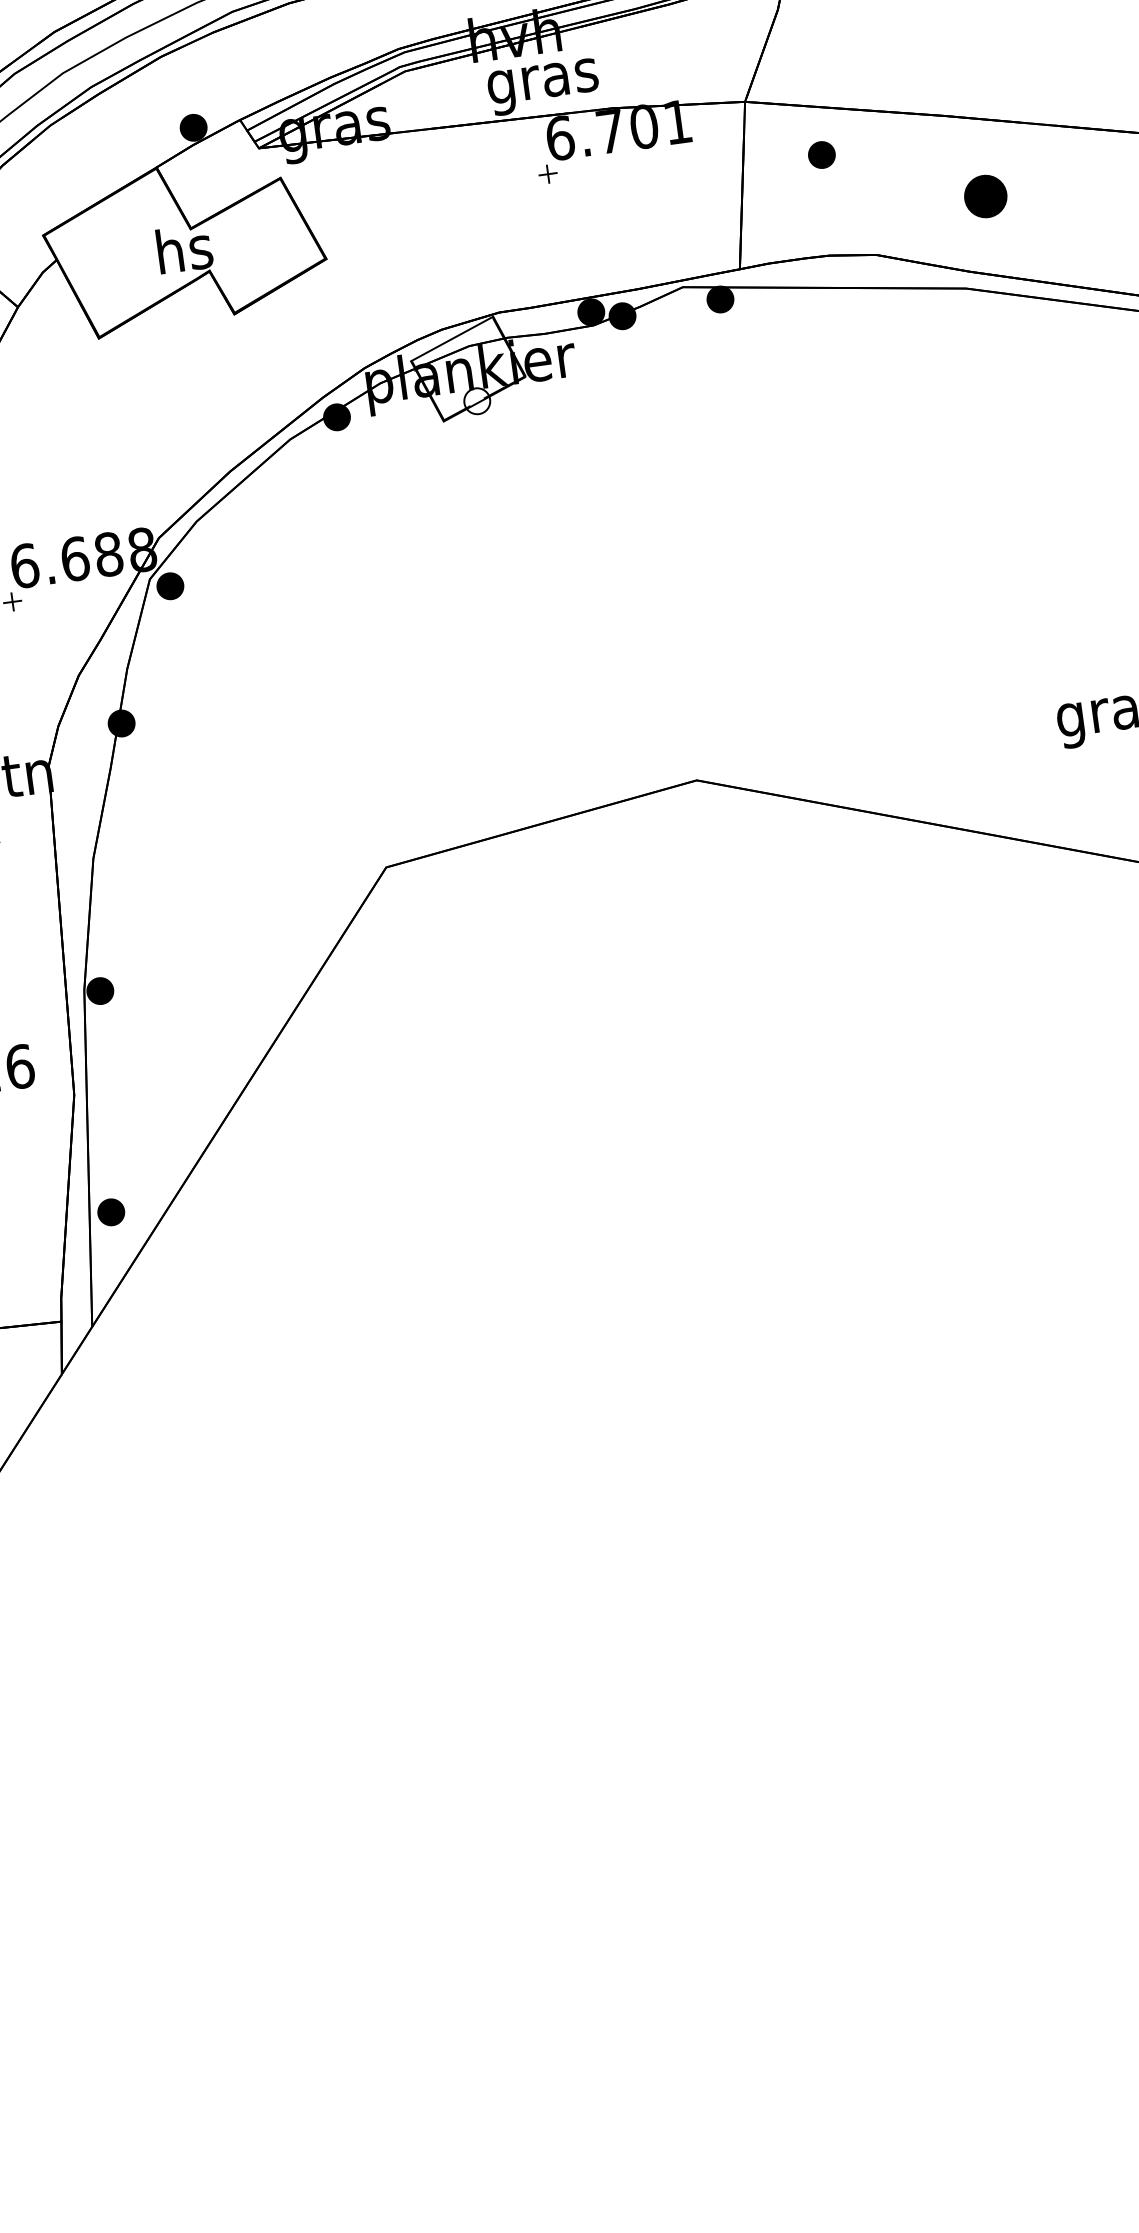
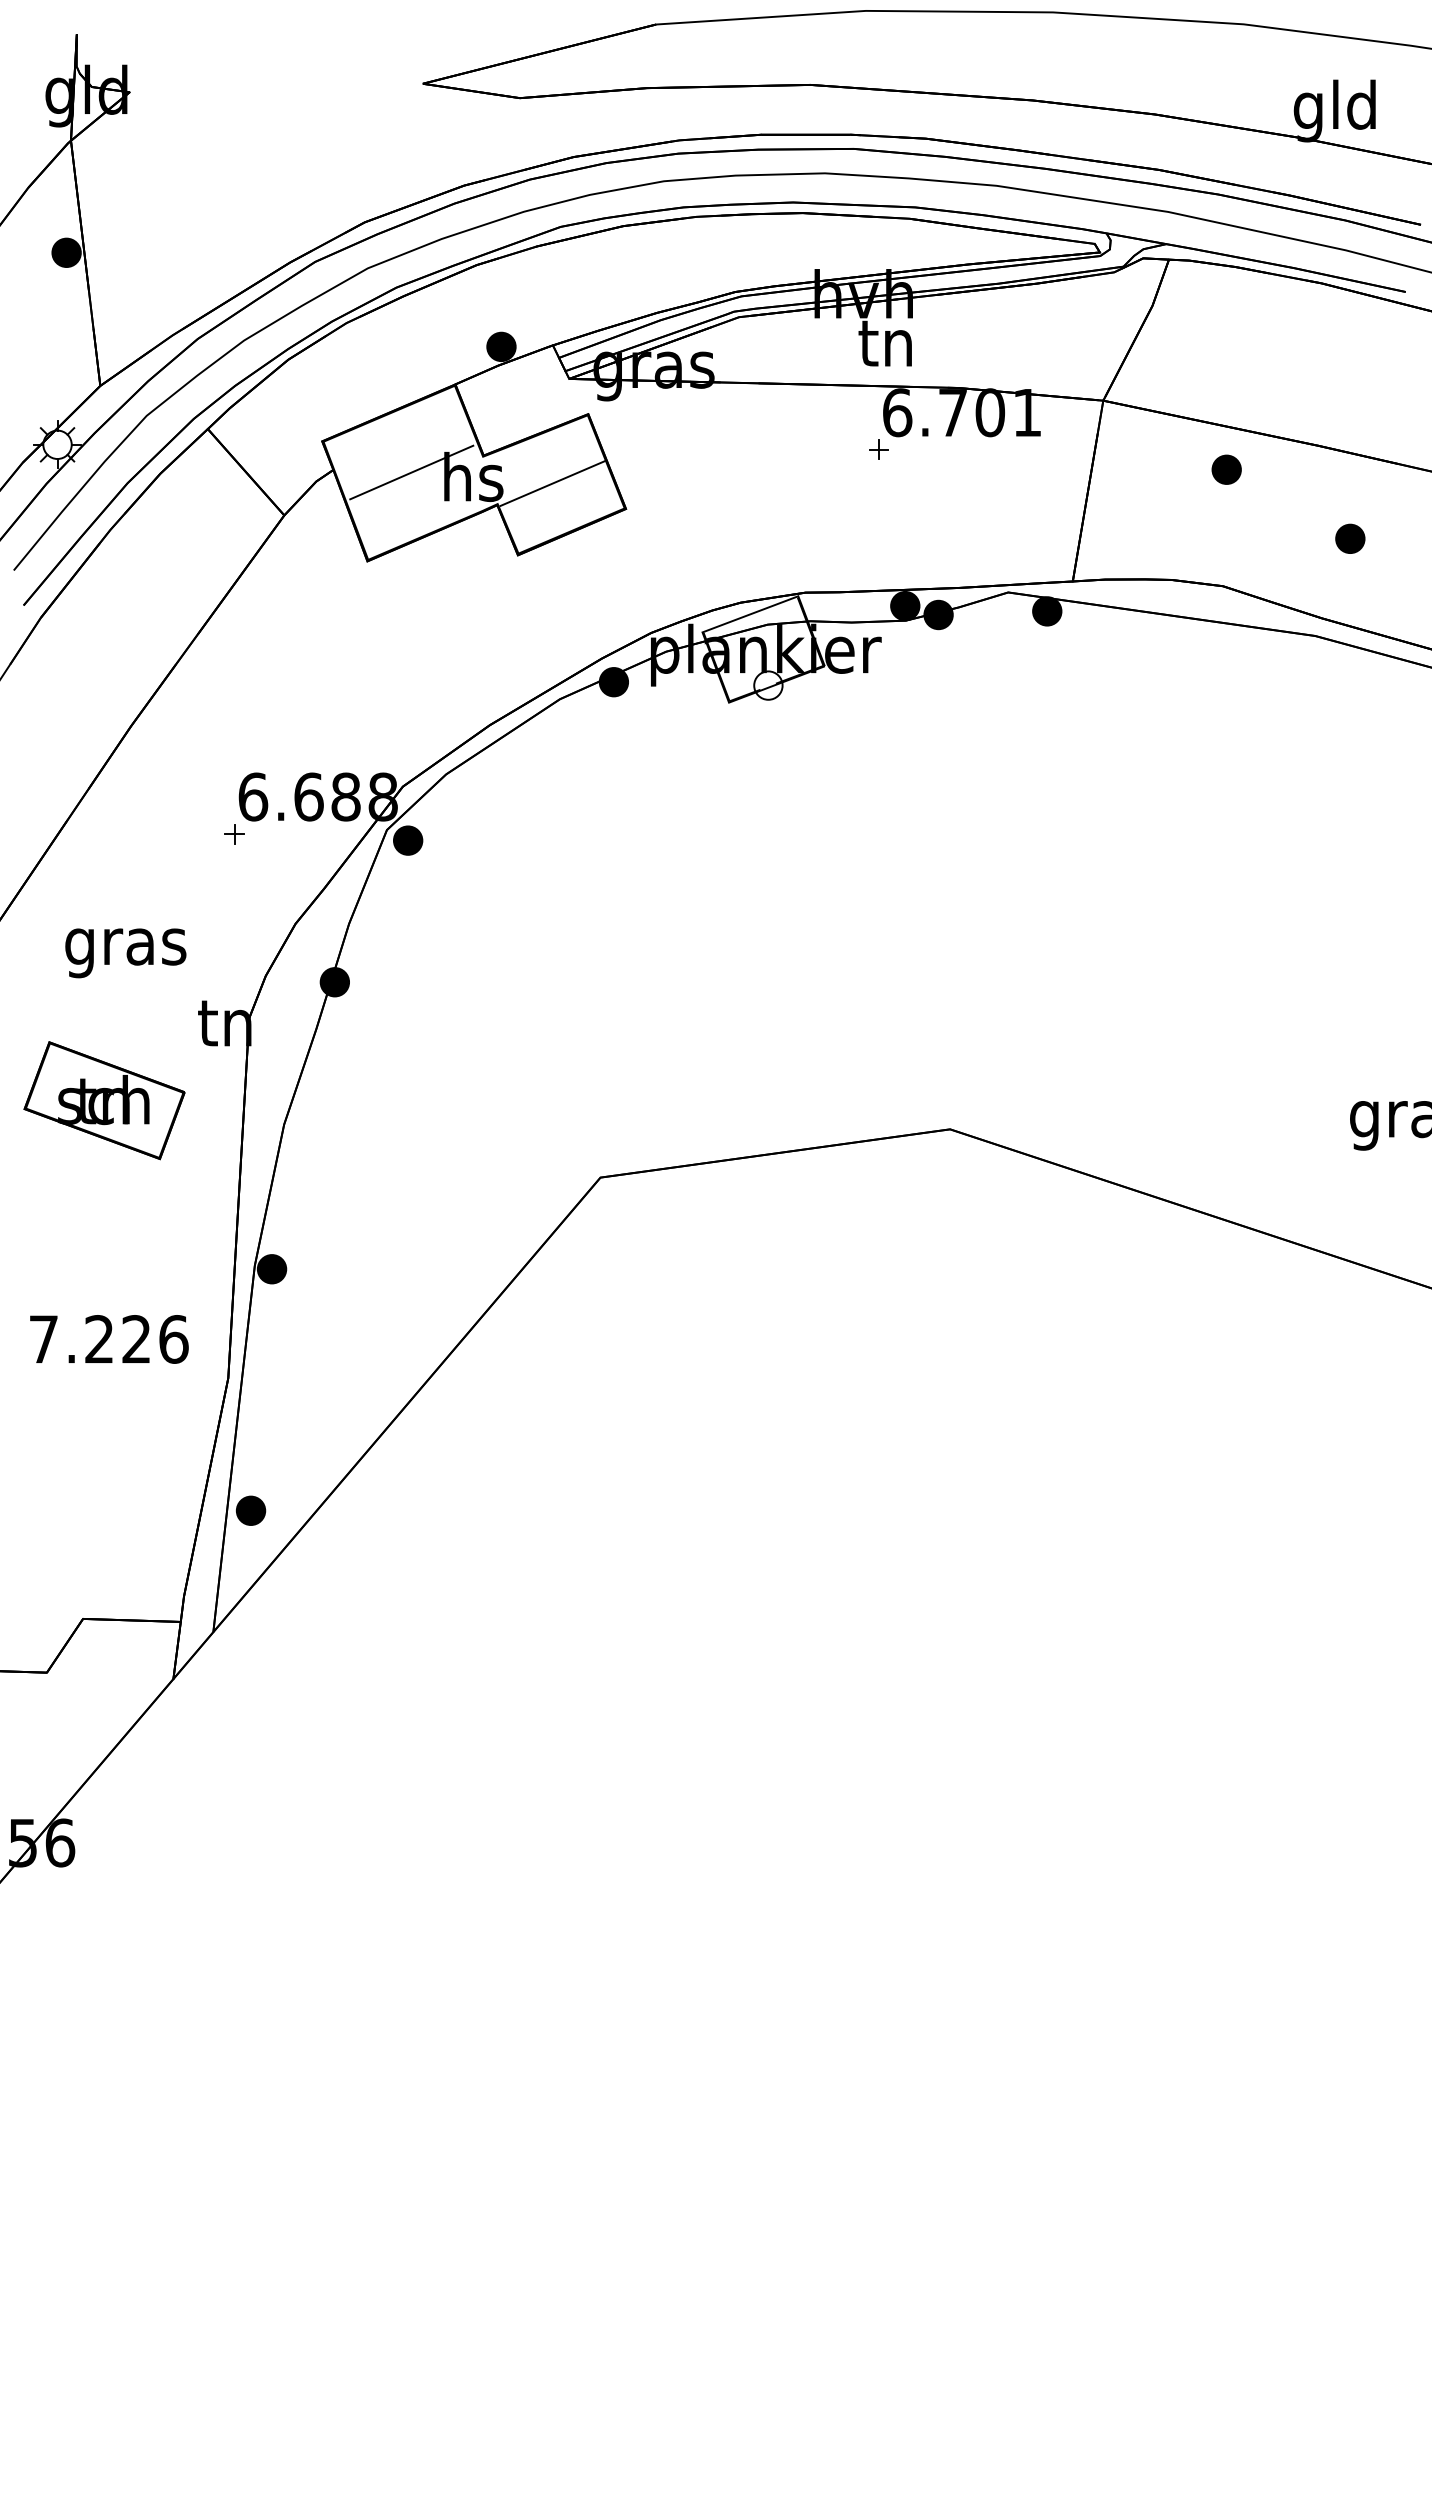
text: (542, 82) -> (886, 349), gras -> tn
part: (821, 154) -> (1226, 469), moved
part: (985, 195) -> (1350, 538), size x0.62
line: (256, 245) -> (552, 483), added
line: (127, 252) -> (411, 472), added

